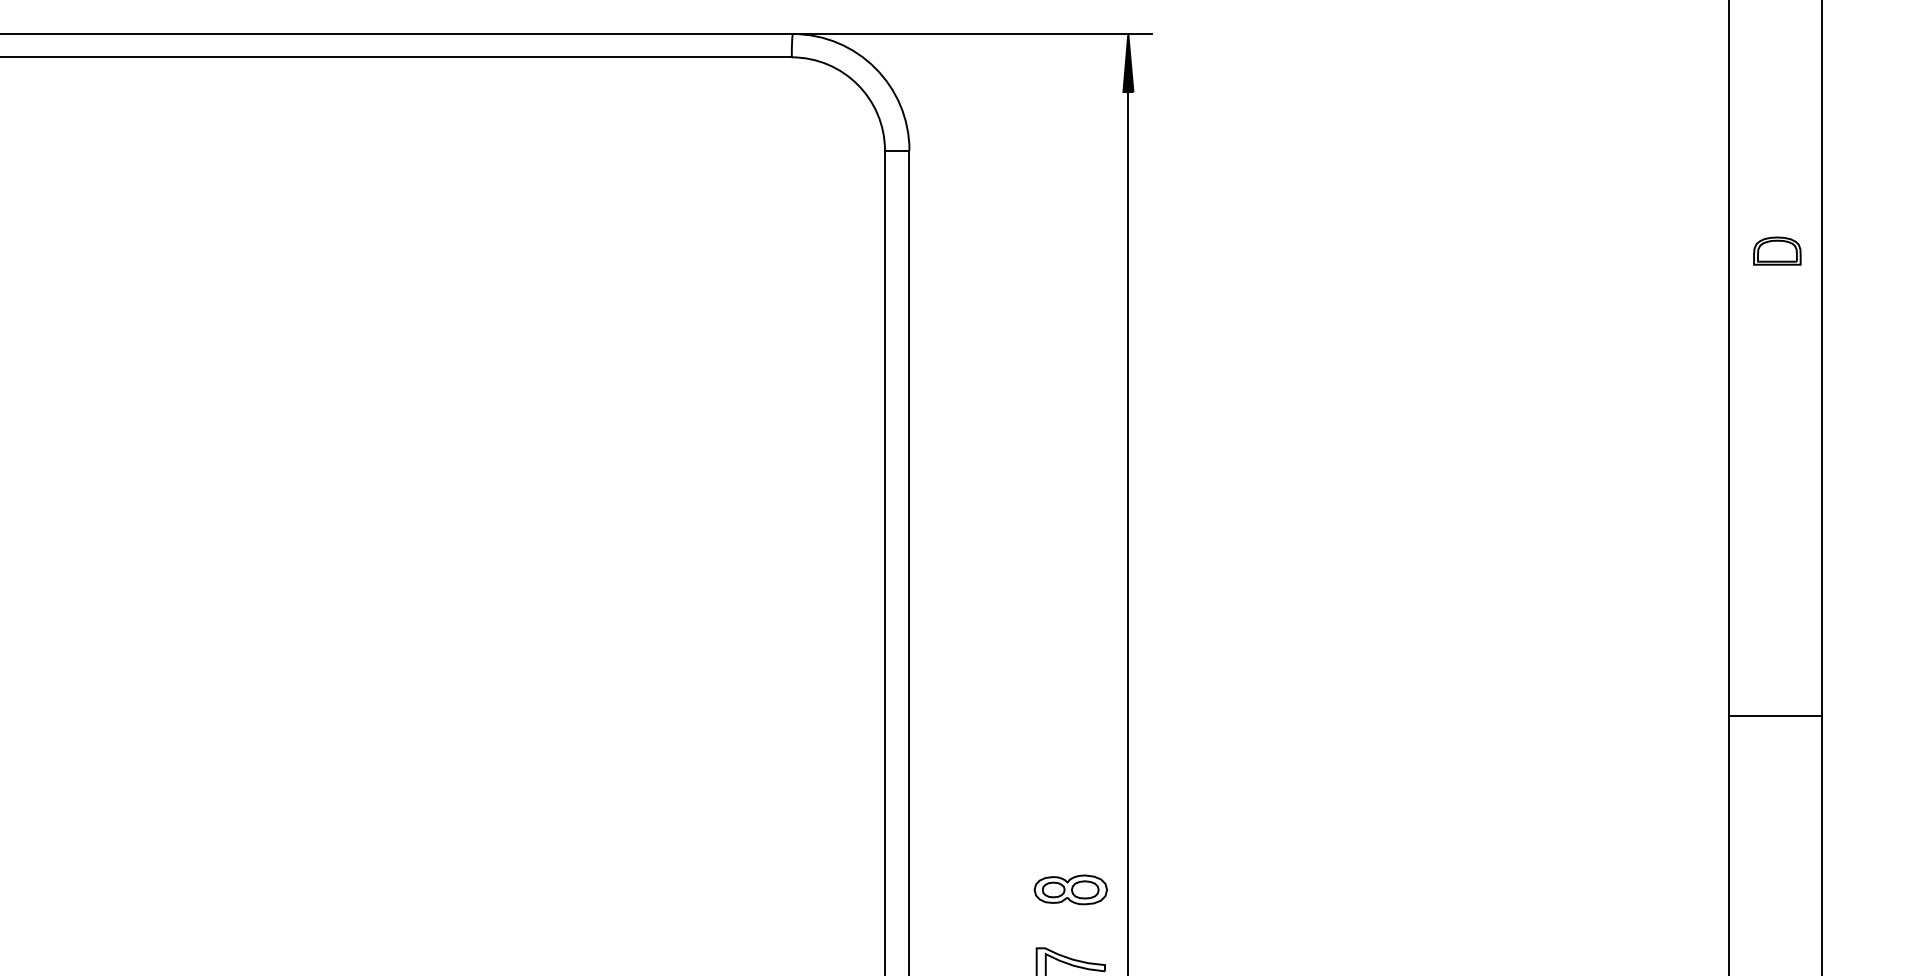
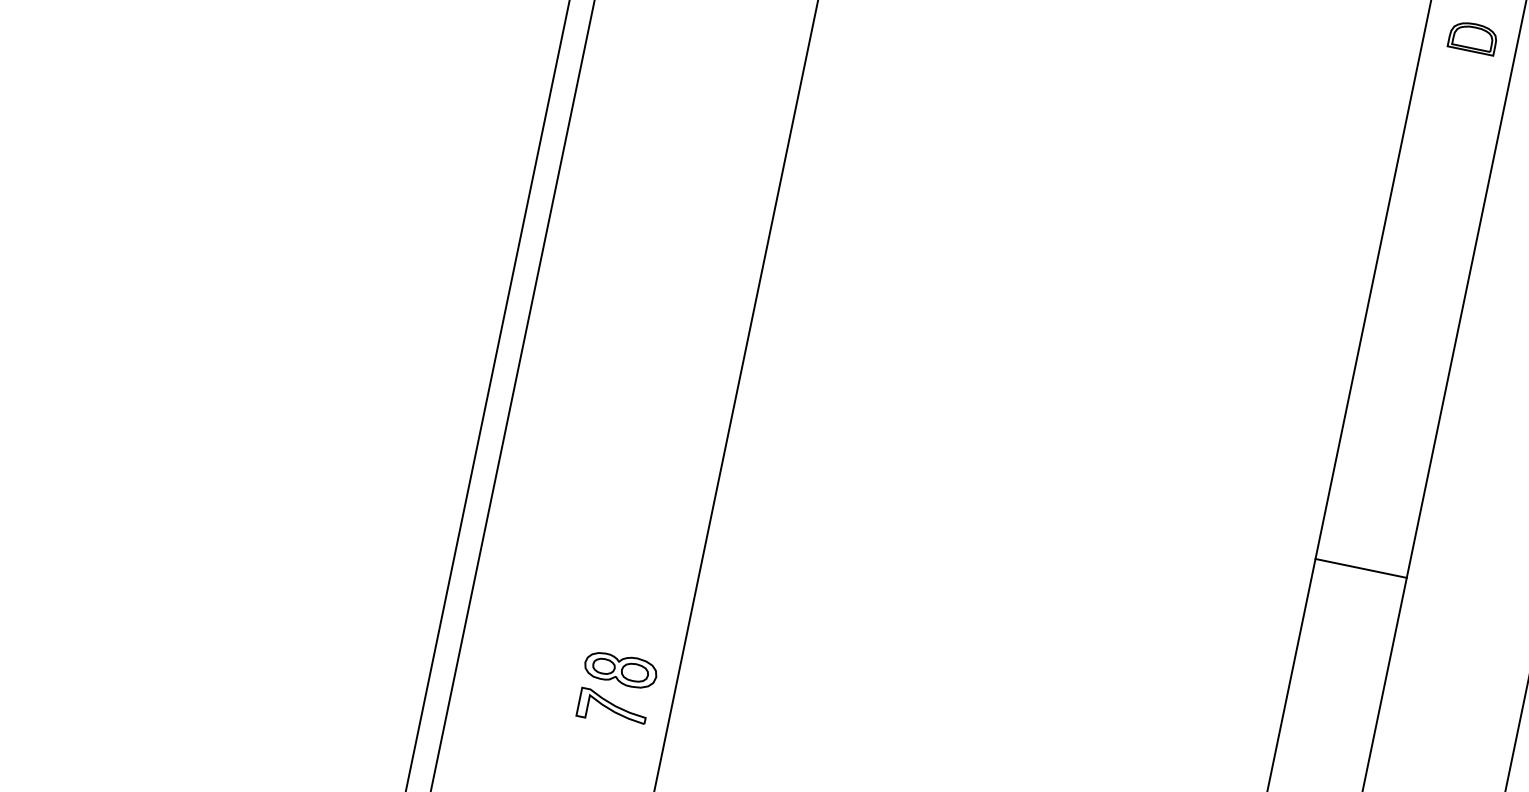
part: (1777, 250) -> (1473, 37), moved
line: (1774, 715) -> (1360, 568), moved
part: (1070, 889) -> (620, 669), moved

